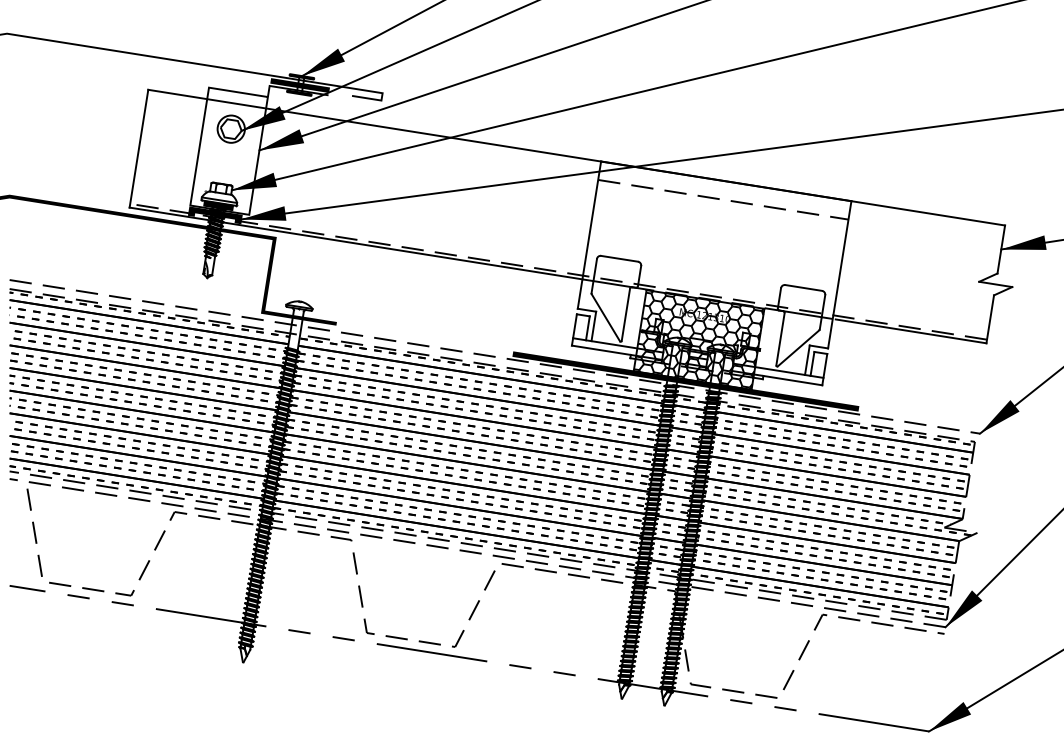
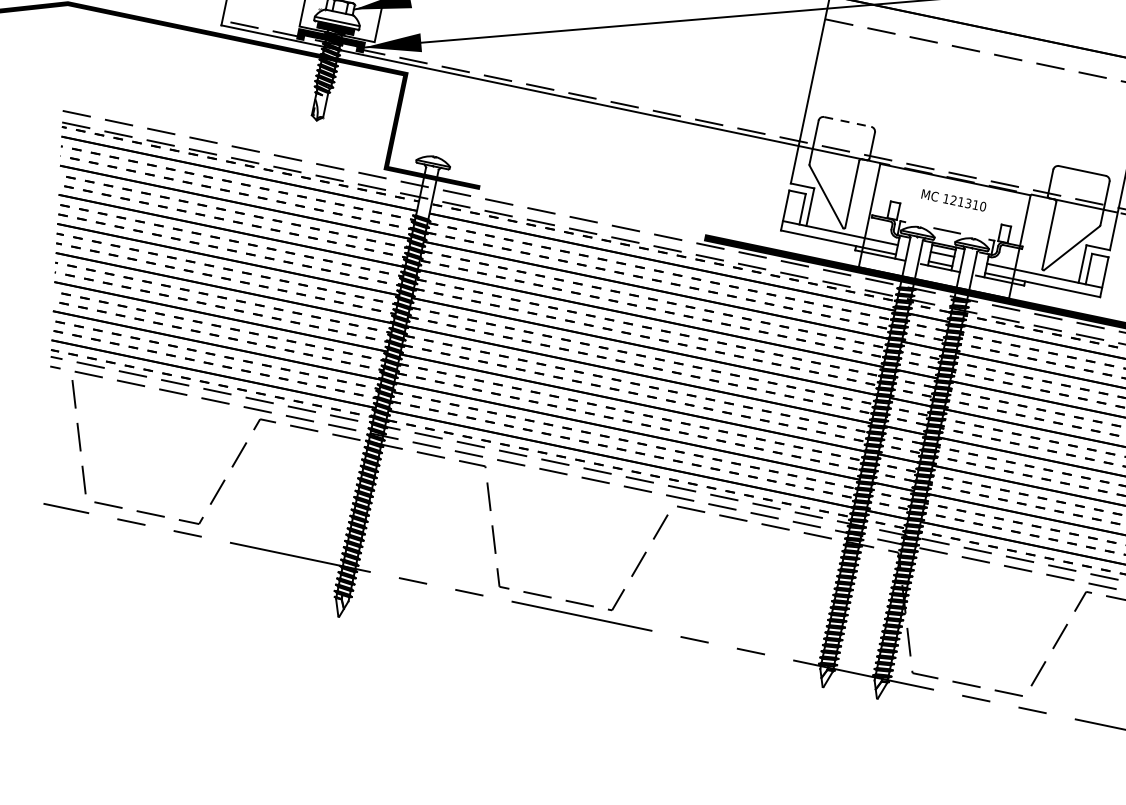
line: (619, 258) -> (847, 121), solid -> dashed
hatch: (698, 340) -> (943, 231), removed

